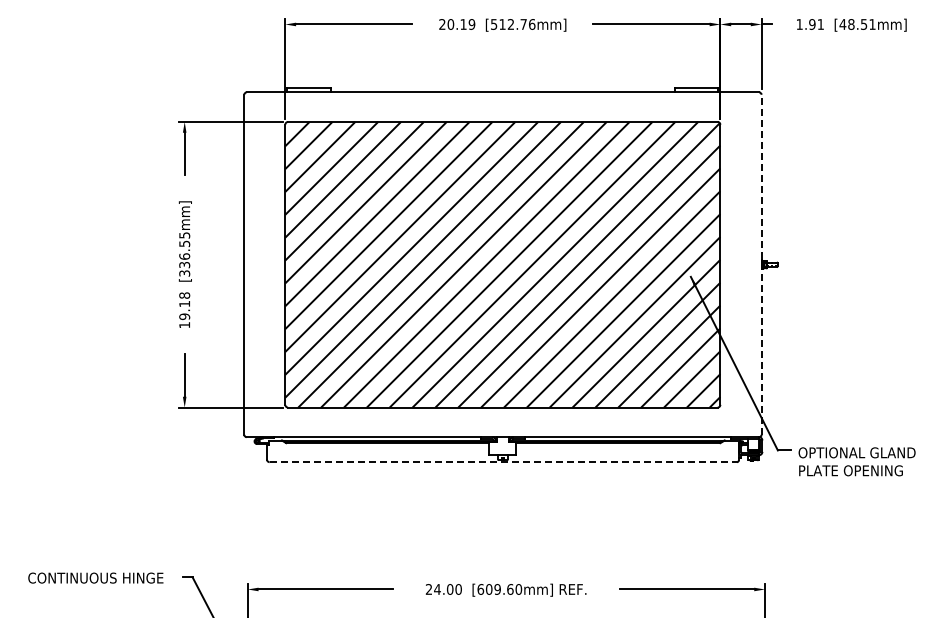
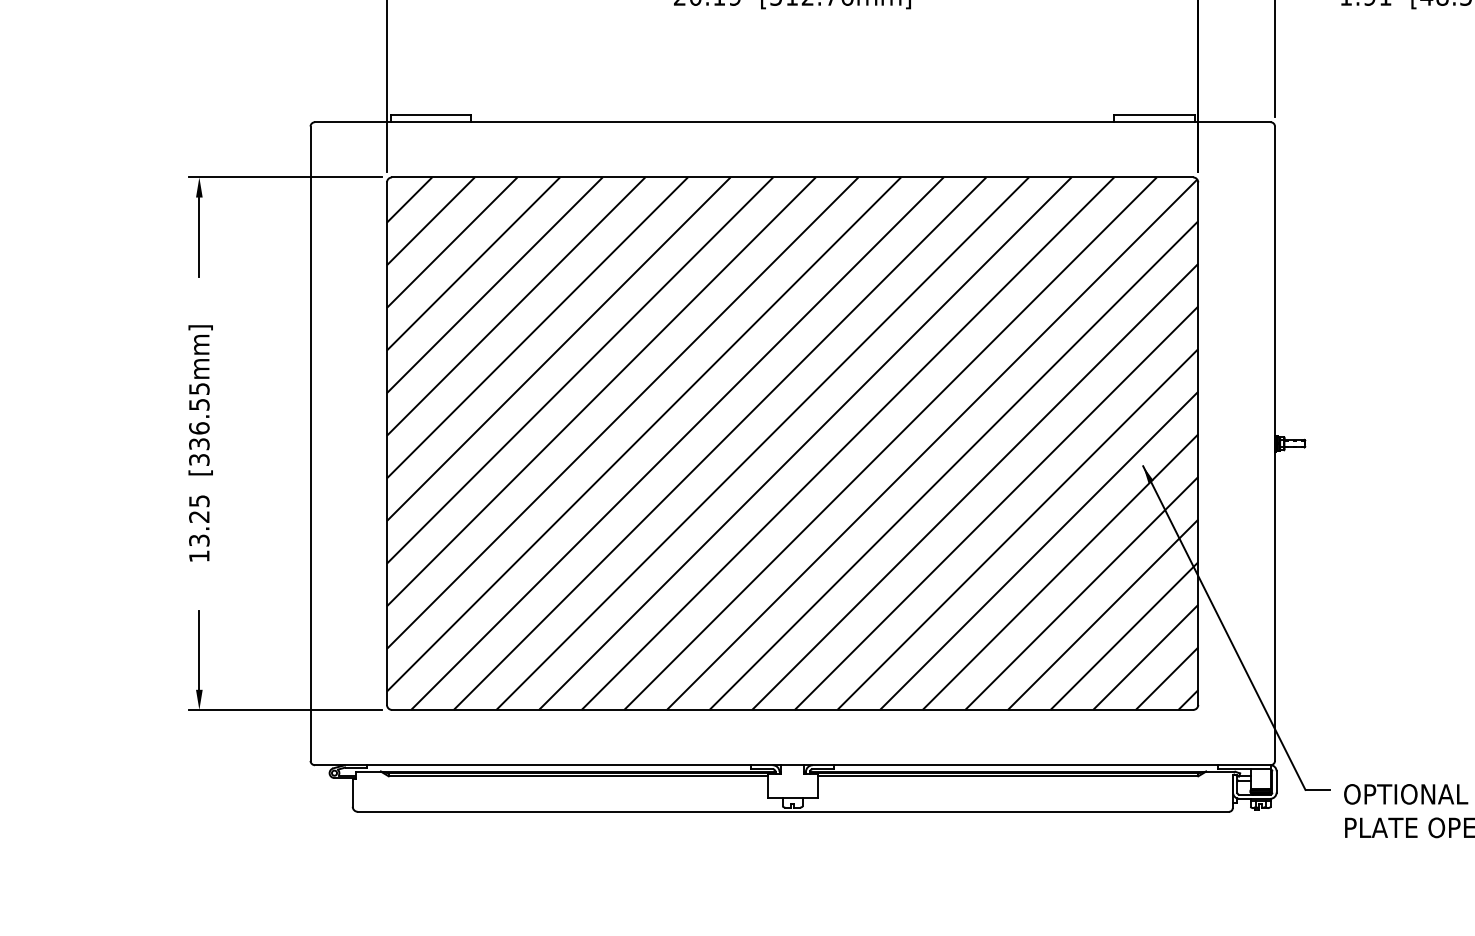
line: (761, 264) -> (1274, 443), dashed -> solid
text: (184, 306) -> (198, 521), 19.18 -> 13.25
line: (503, 462) -> (793, 812), dashed -> solid

